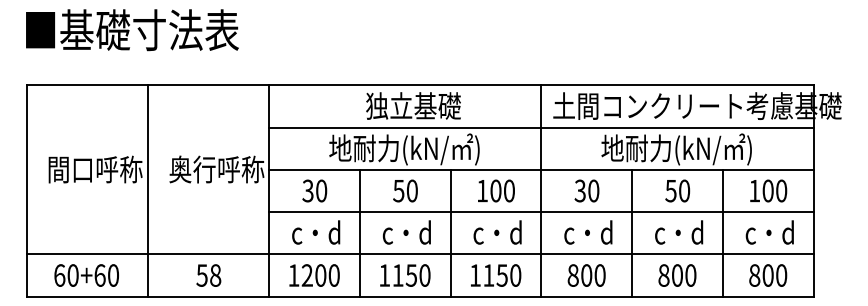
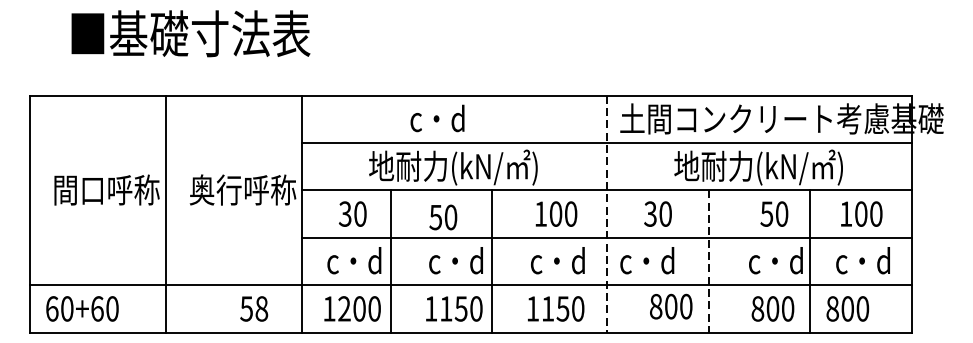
text: (132, 30) -> (191, 34), moved
text: (413, 105) -> (463, 118), 独立基礎 -> c・d
text: (405, 190) -> (443, 216), moved
text: (677, 190) -> (774, 213), moved
line: (541, 191) -> (607, 214), solid -> dashed
line: (359, 232) -> (390, 260), moved
line: (450, 232) -> (491, 260), moved
text: (588, 232) -> (647, 260), moved
text: (679, 232) -> (776, 260), moved
line: (632, 233) -> (709, 261), solid -> dashed
text: (86, 275) -> (82, 308), moved
text: (208, 275) -> (253, 308), moved
text: (586, 275) -> (670, 306), moved
text: (677, 275) -> (773, 308), moved
text: (768, 275) -> (848, 308), moved

